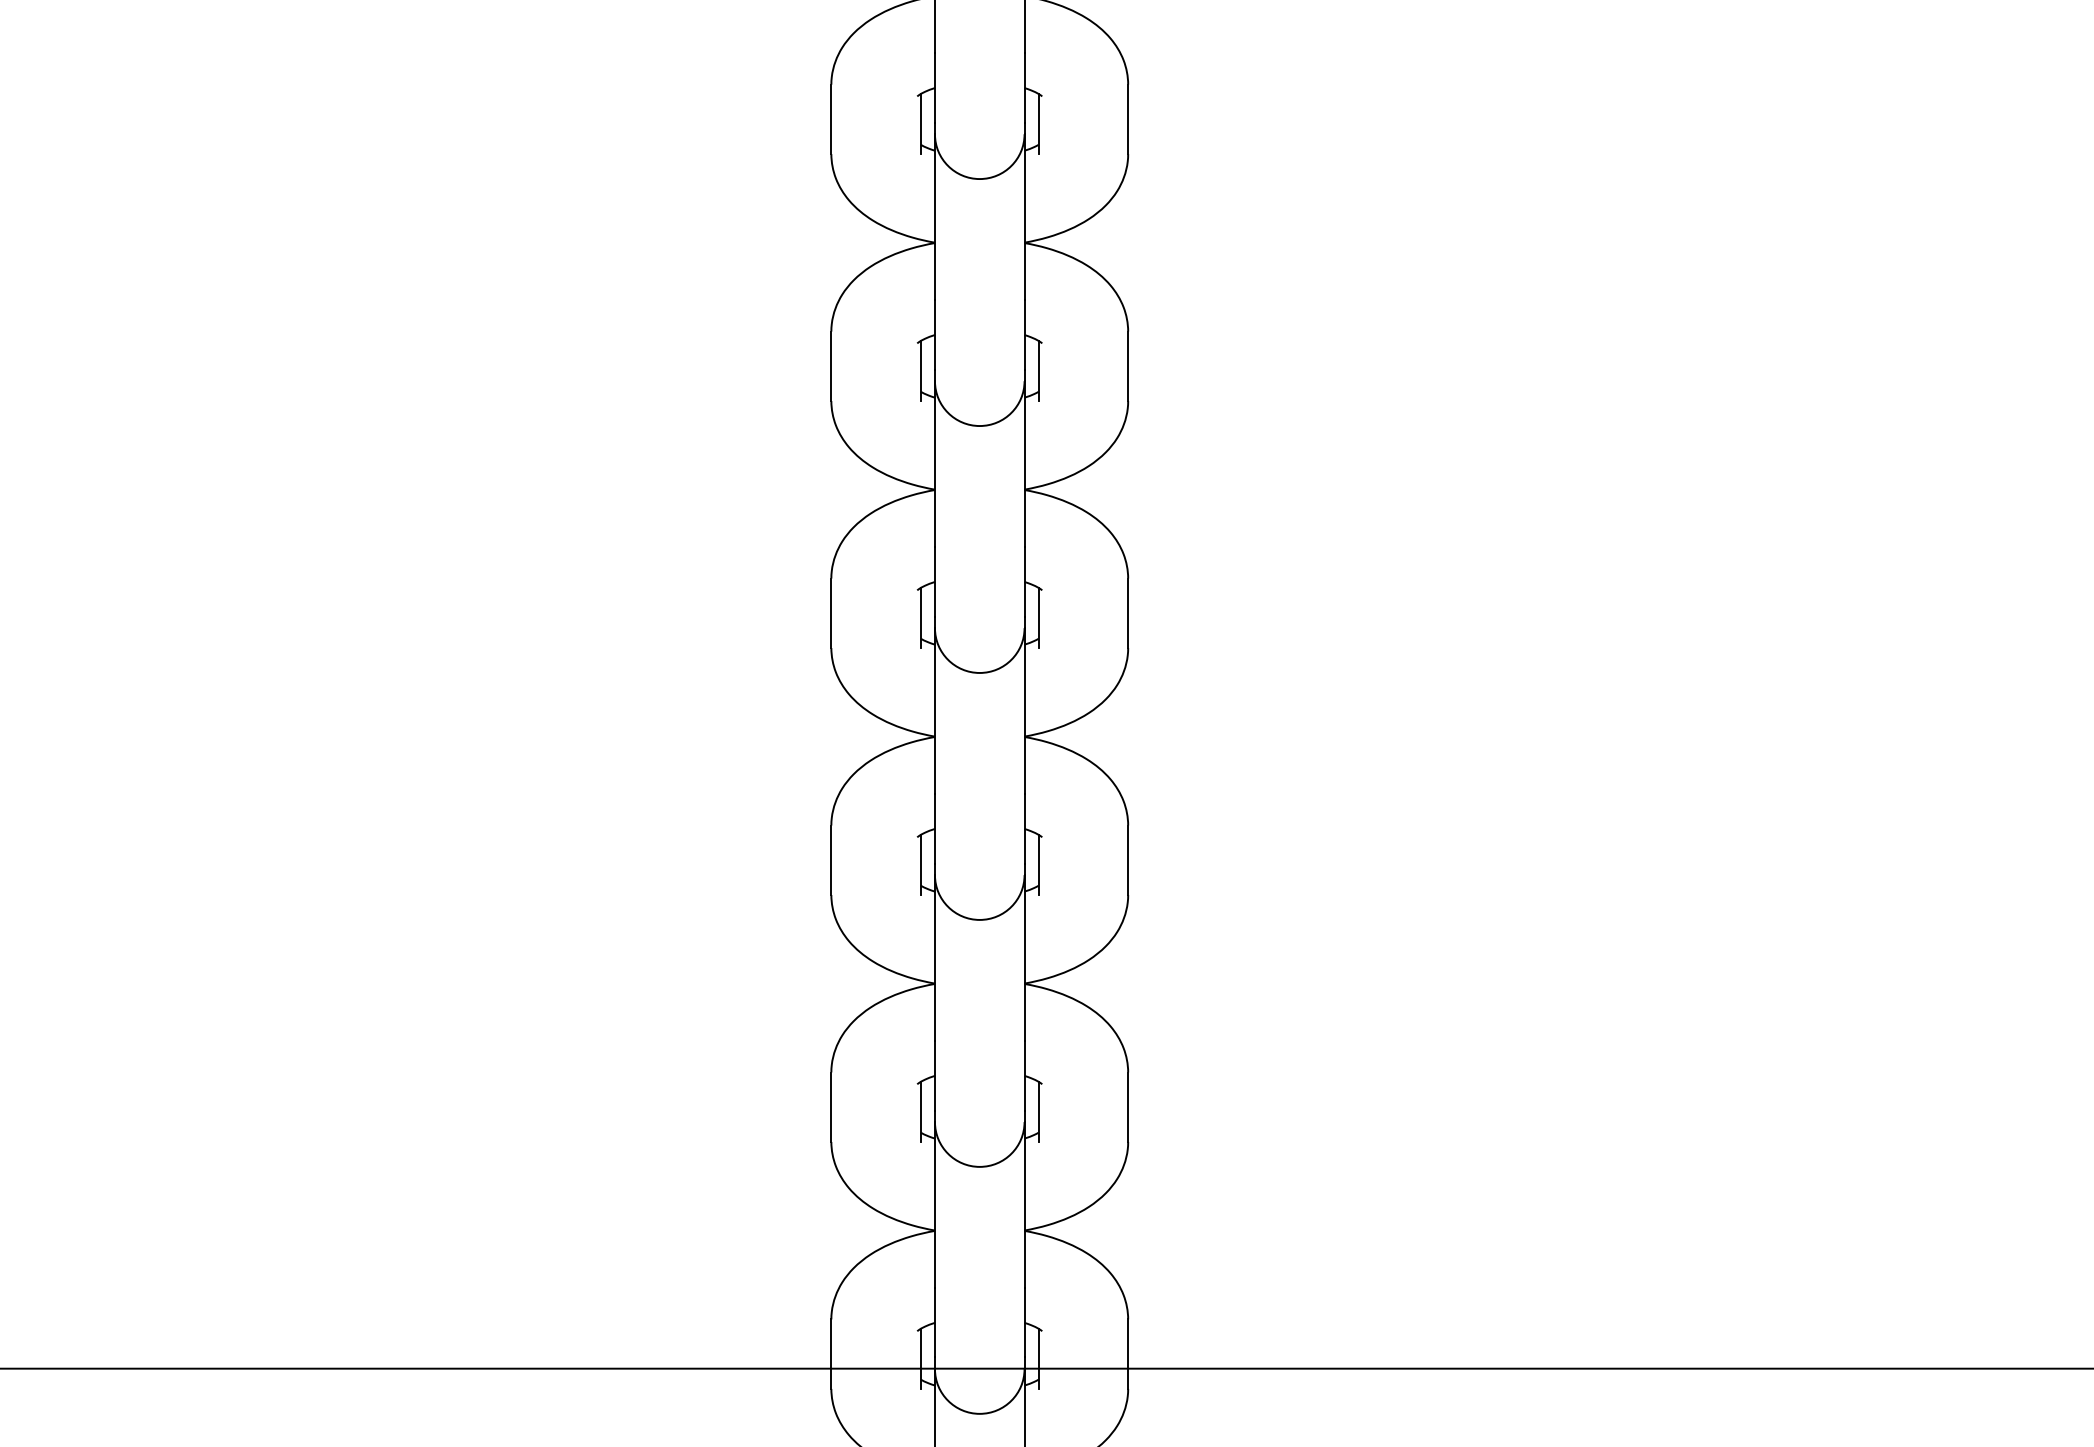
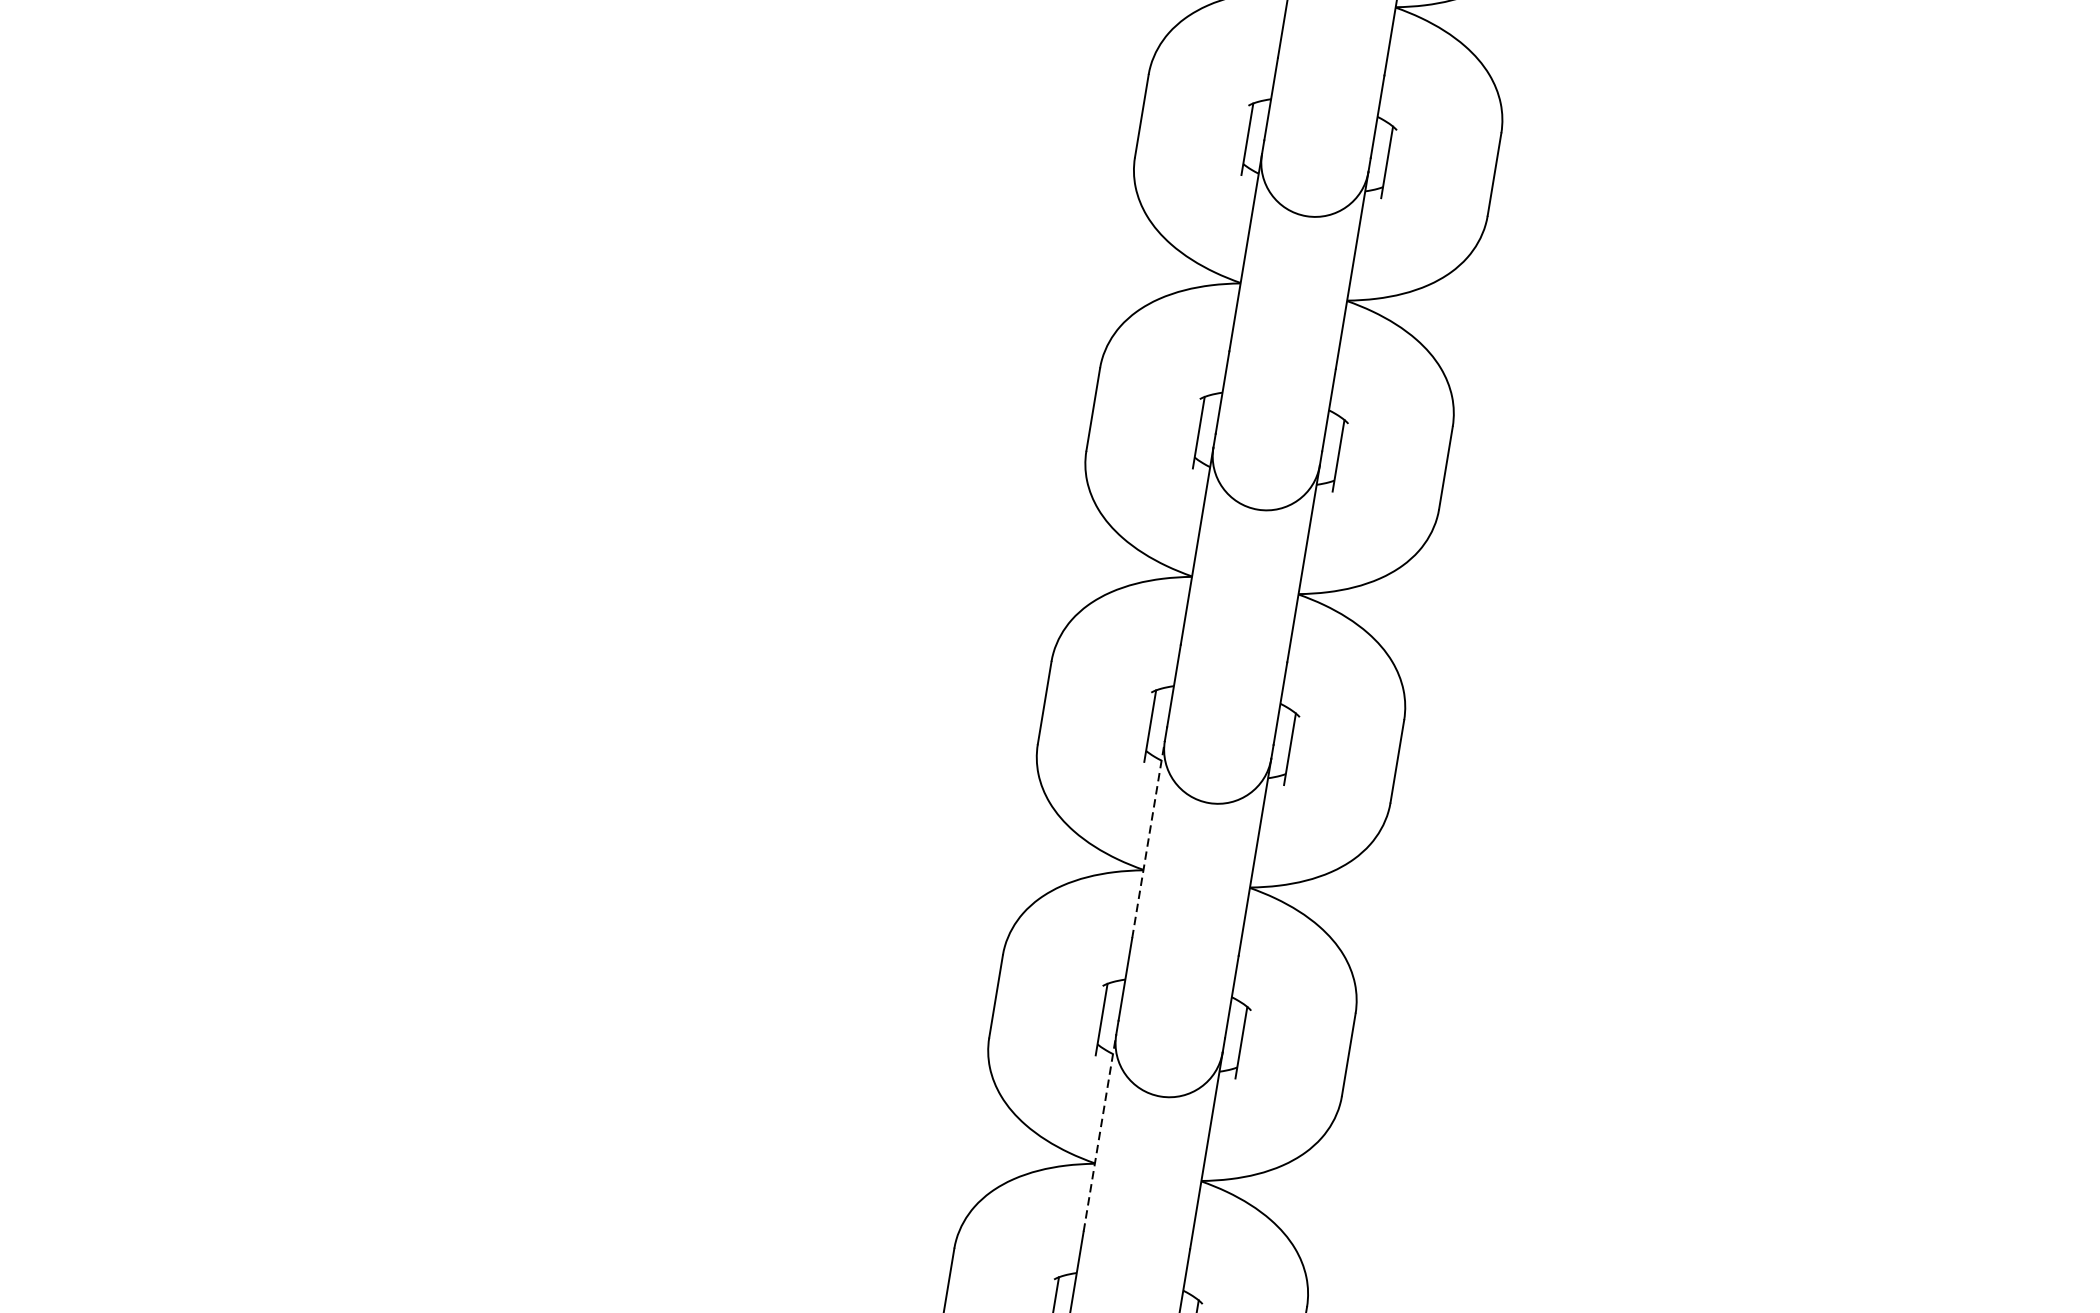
line: (934, 711) -> (1147, 839), solid -> dashed
line: (934, 958) -> (1099, 1133), solid -> dashed

